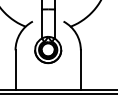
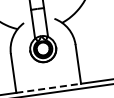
line: (48, 89) -> (48, 88), solid -> dashed

